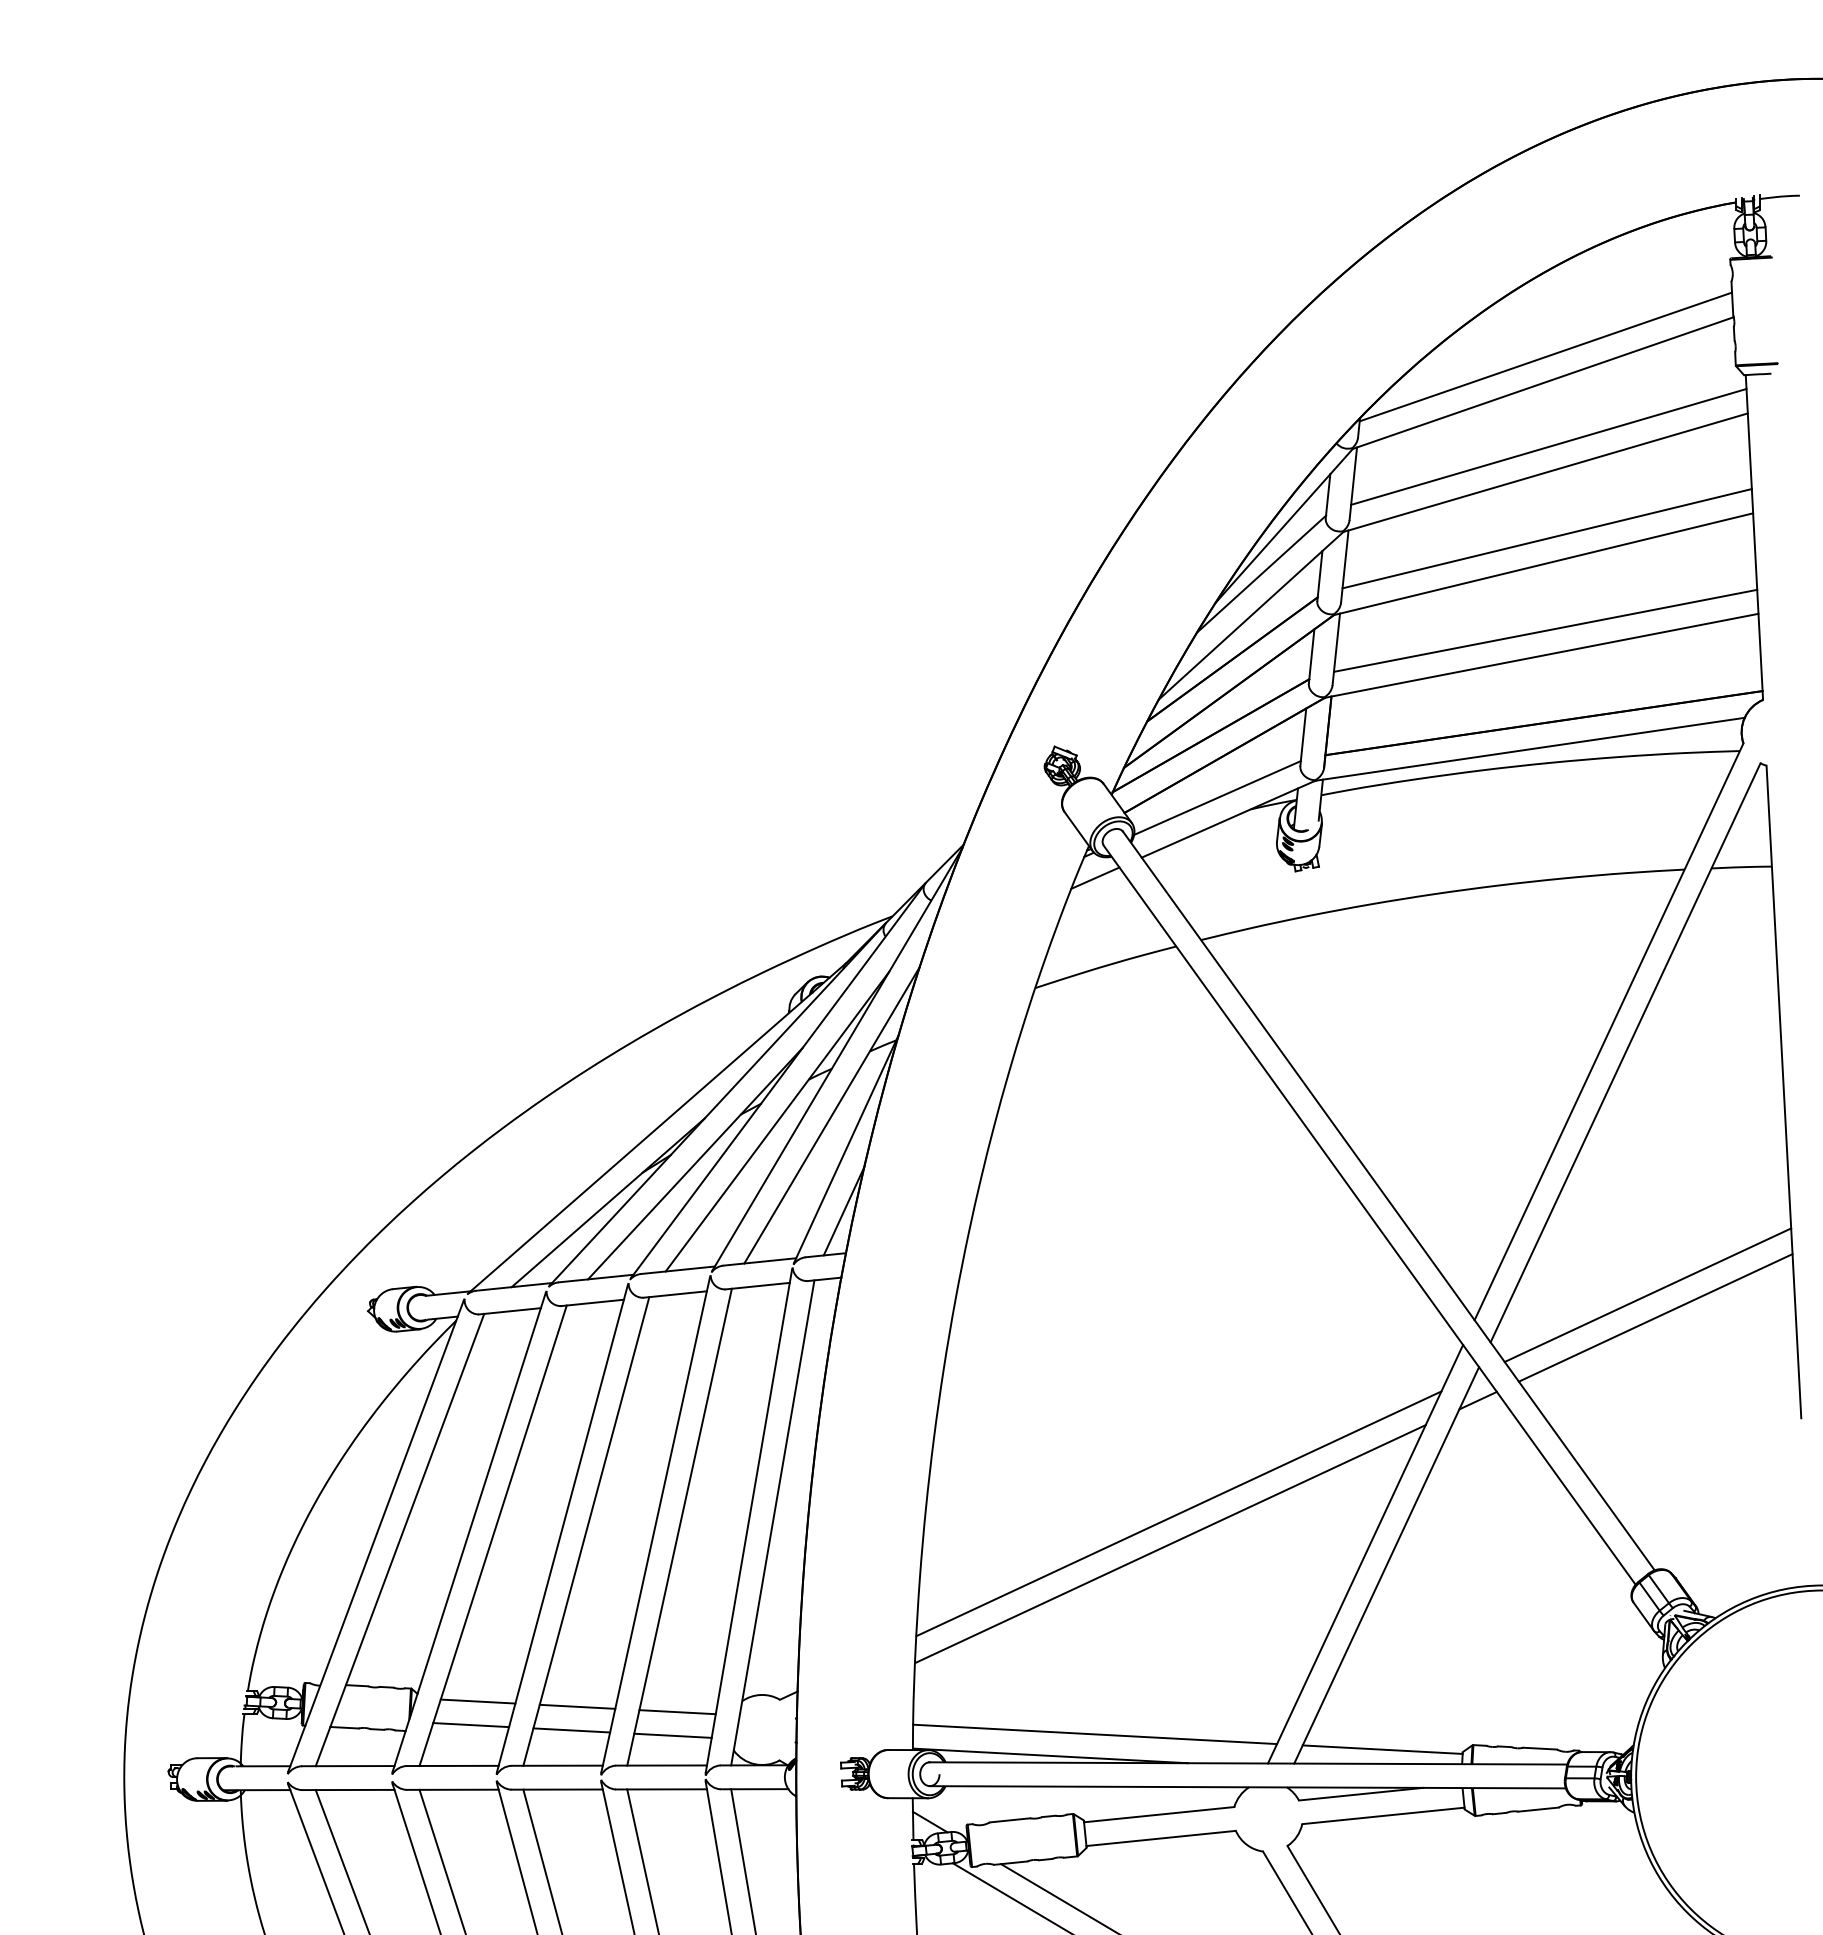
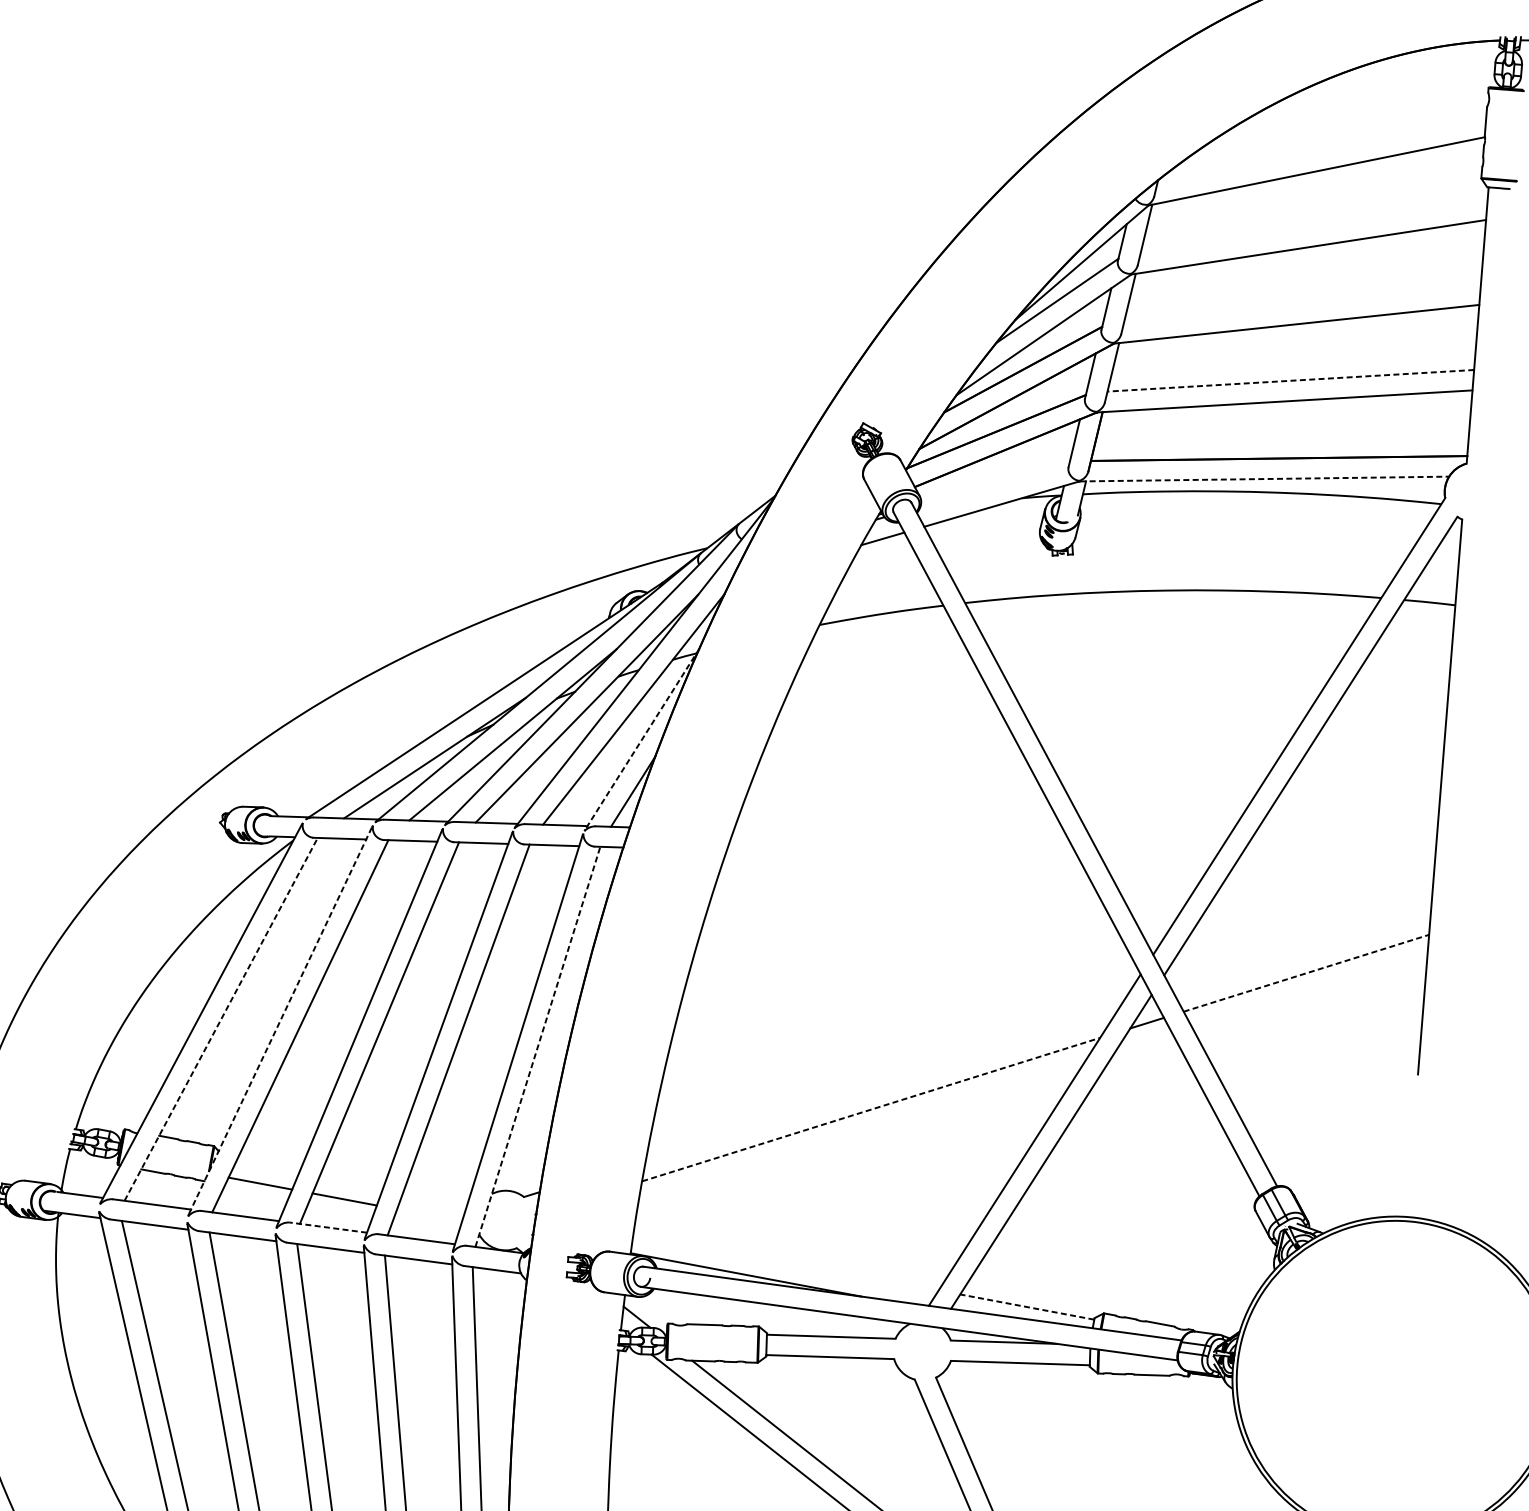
line: (1545, 356) -> (1321, 149), removed
line: (1548, 446) -> (1314, 225), removed
line: (1546, 538) -> (1302, 302), removed
line: (1545, 630) -> (1290, 380), solid -> dashed
line: (1530, 749) -> (1264, 479), solid -> dashed
line: (1217, 797) -> (995, 484), removed
line: (846, 1148) -> (642, 739), solid -> dashed
line: (1647, 1294) -> (1302, 952), removed
line: (1655, 1317) -> (1306, 972), solid -> dashed
line: (1178, 1513) -> (881, 1084), removed
line: (772, 1522) -> (537, 1046), solid -> dashed
line: (469, 1532) -> (280, 1020), solid -> dashed
line: (400, 1539) -> (221, 1018), solid -> dashed
line: (1170, 1544) -> (871, 1109), solid -> dashed
line: (477, 1701) -> (268, 1164), removed
line: (577, 1706) -> (352, 1179), removed
line: (677, 1712) -> (436, 1196), removed
line: (1095, 1734) -> (786, 1261), removed
line: (672, 1735) -> (429, 1215), removed
line: (1382, 1749) -> (1027, 1306), solid -> dashed
line: (557, 1765) -> (328, 1227), solid -> dashed

